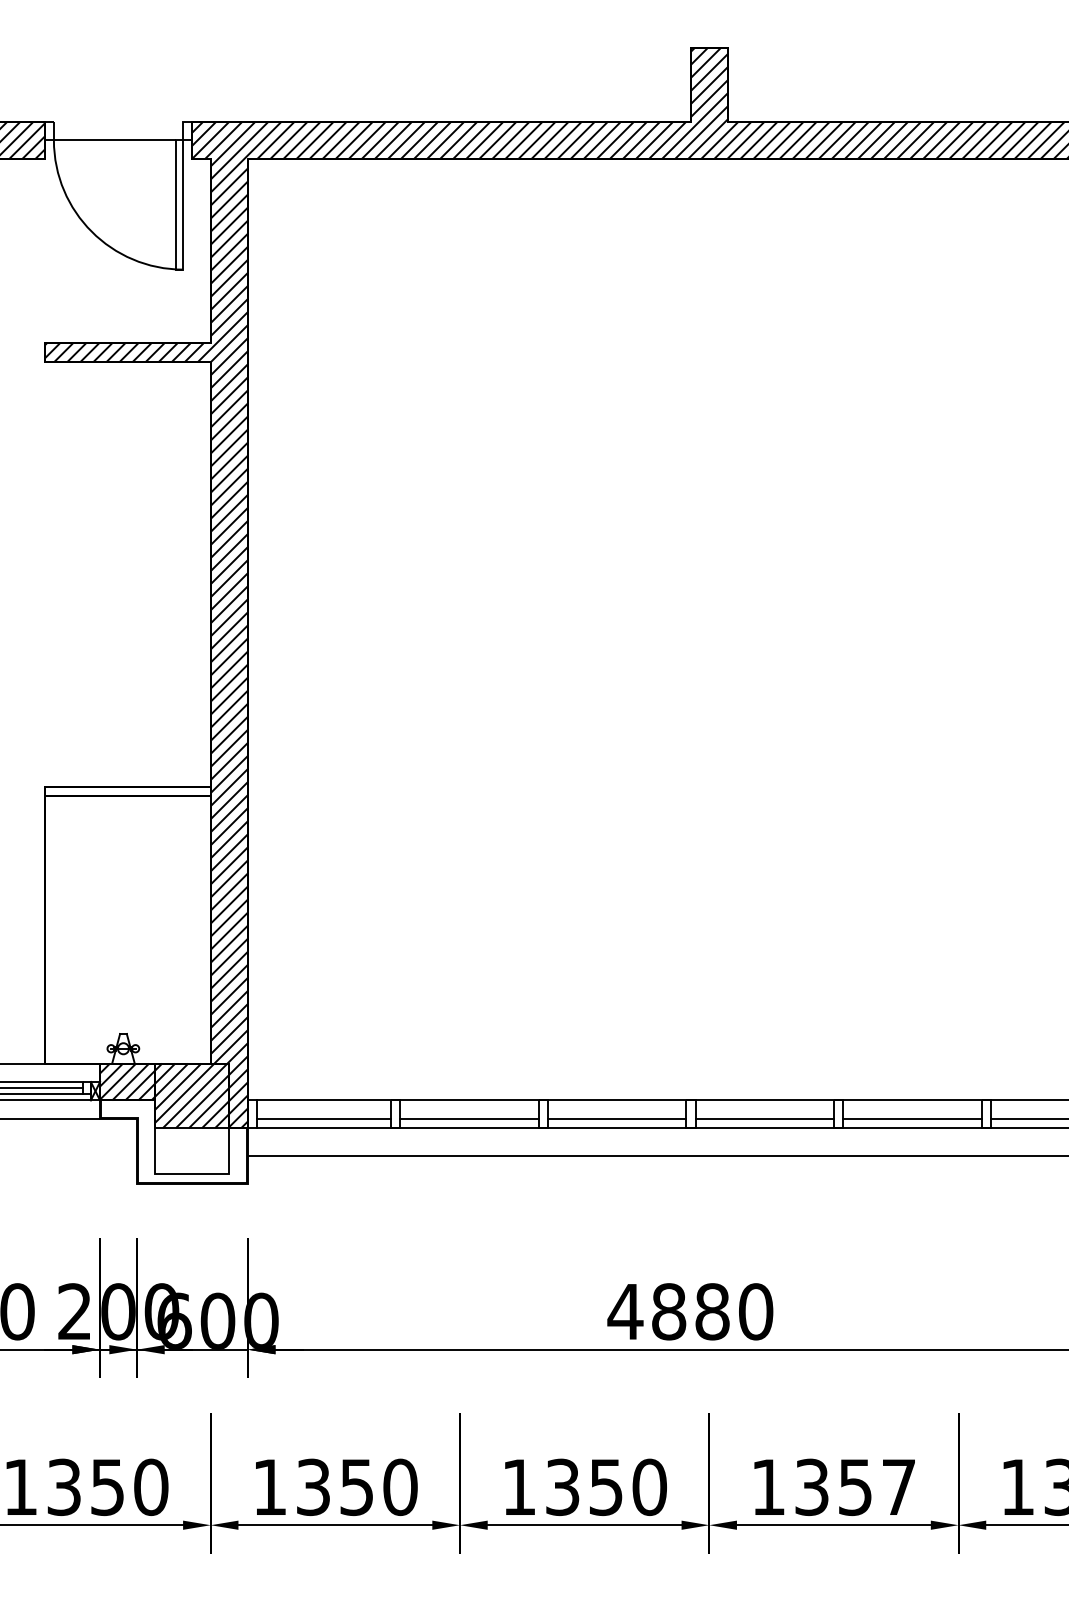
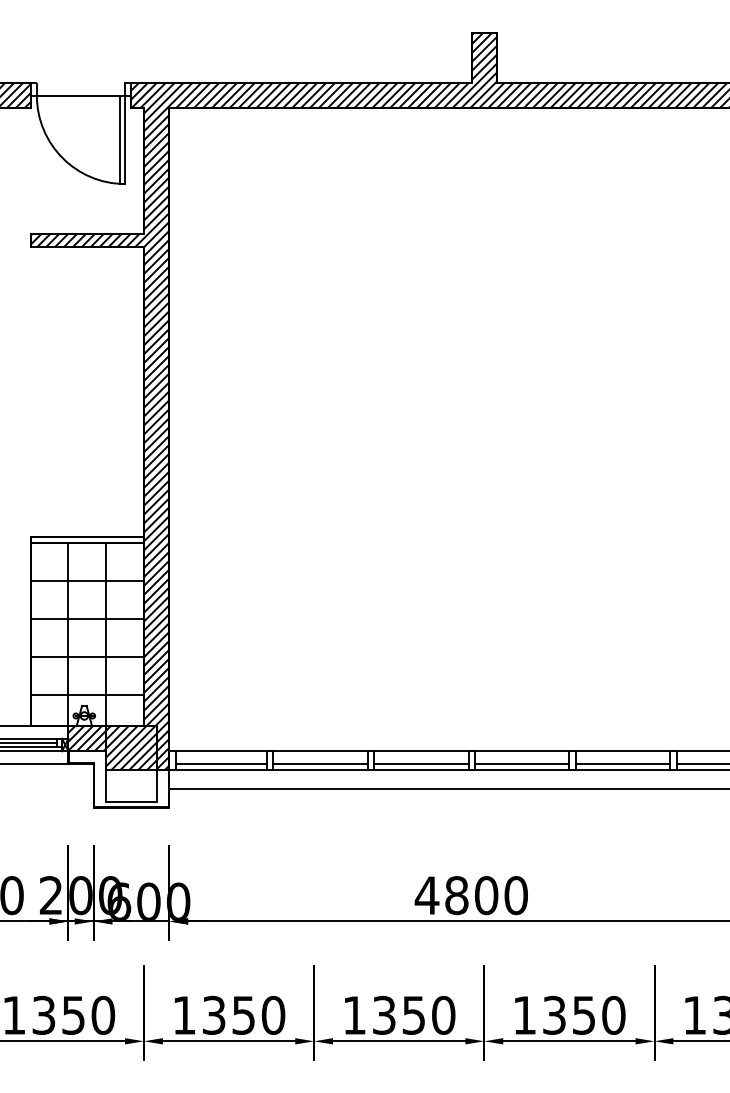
hatch: (128, 929) -> (87, 634), added
text: (712, 1311) -> (486, 895), 4880 -> 4800
text: (898, 1485) -> (613, 1014), 1357 -> 1350

